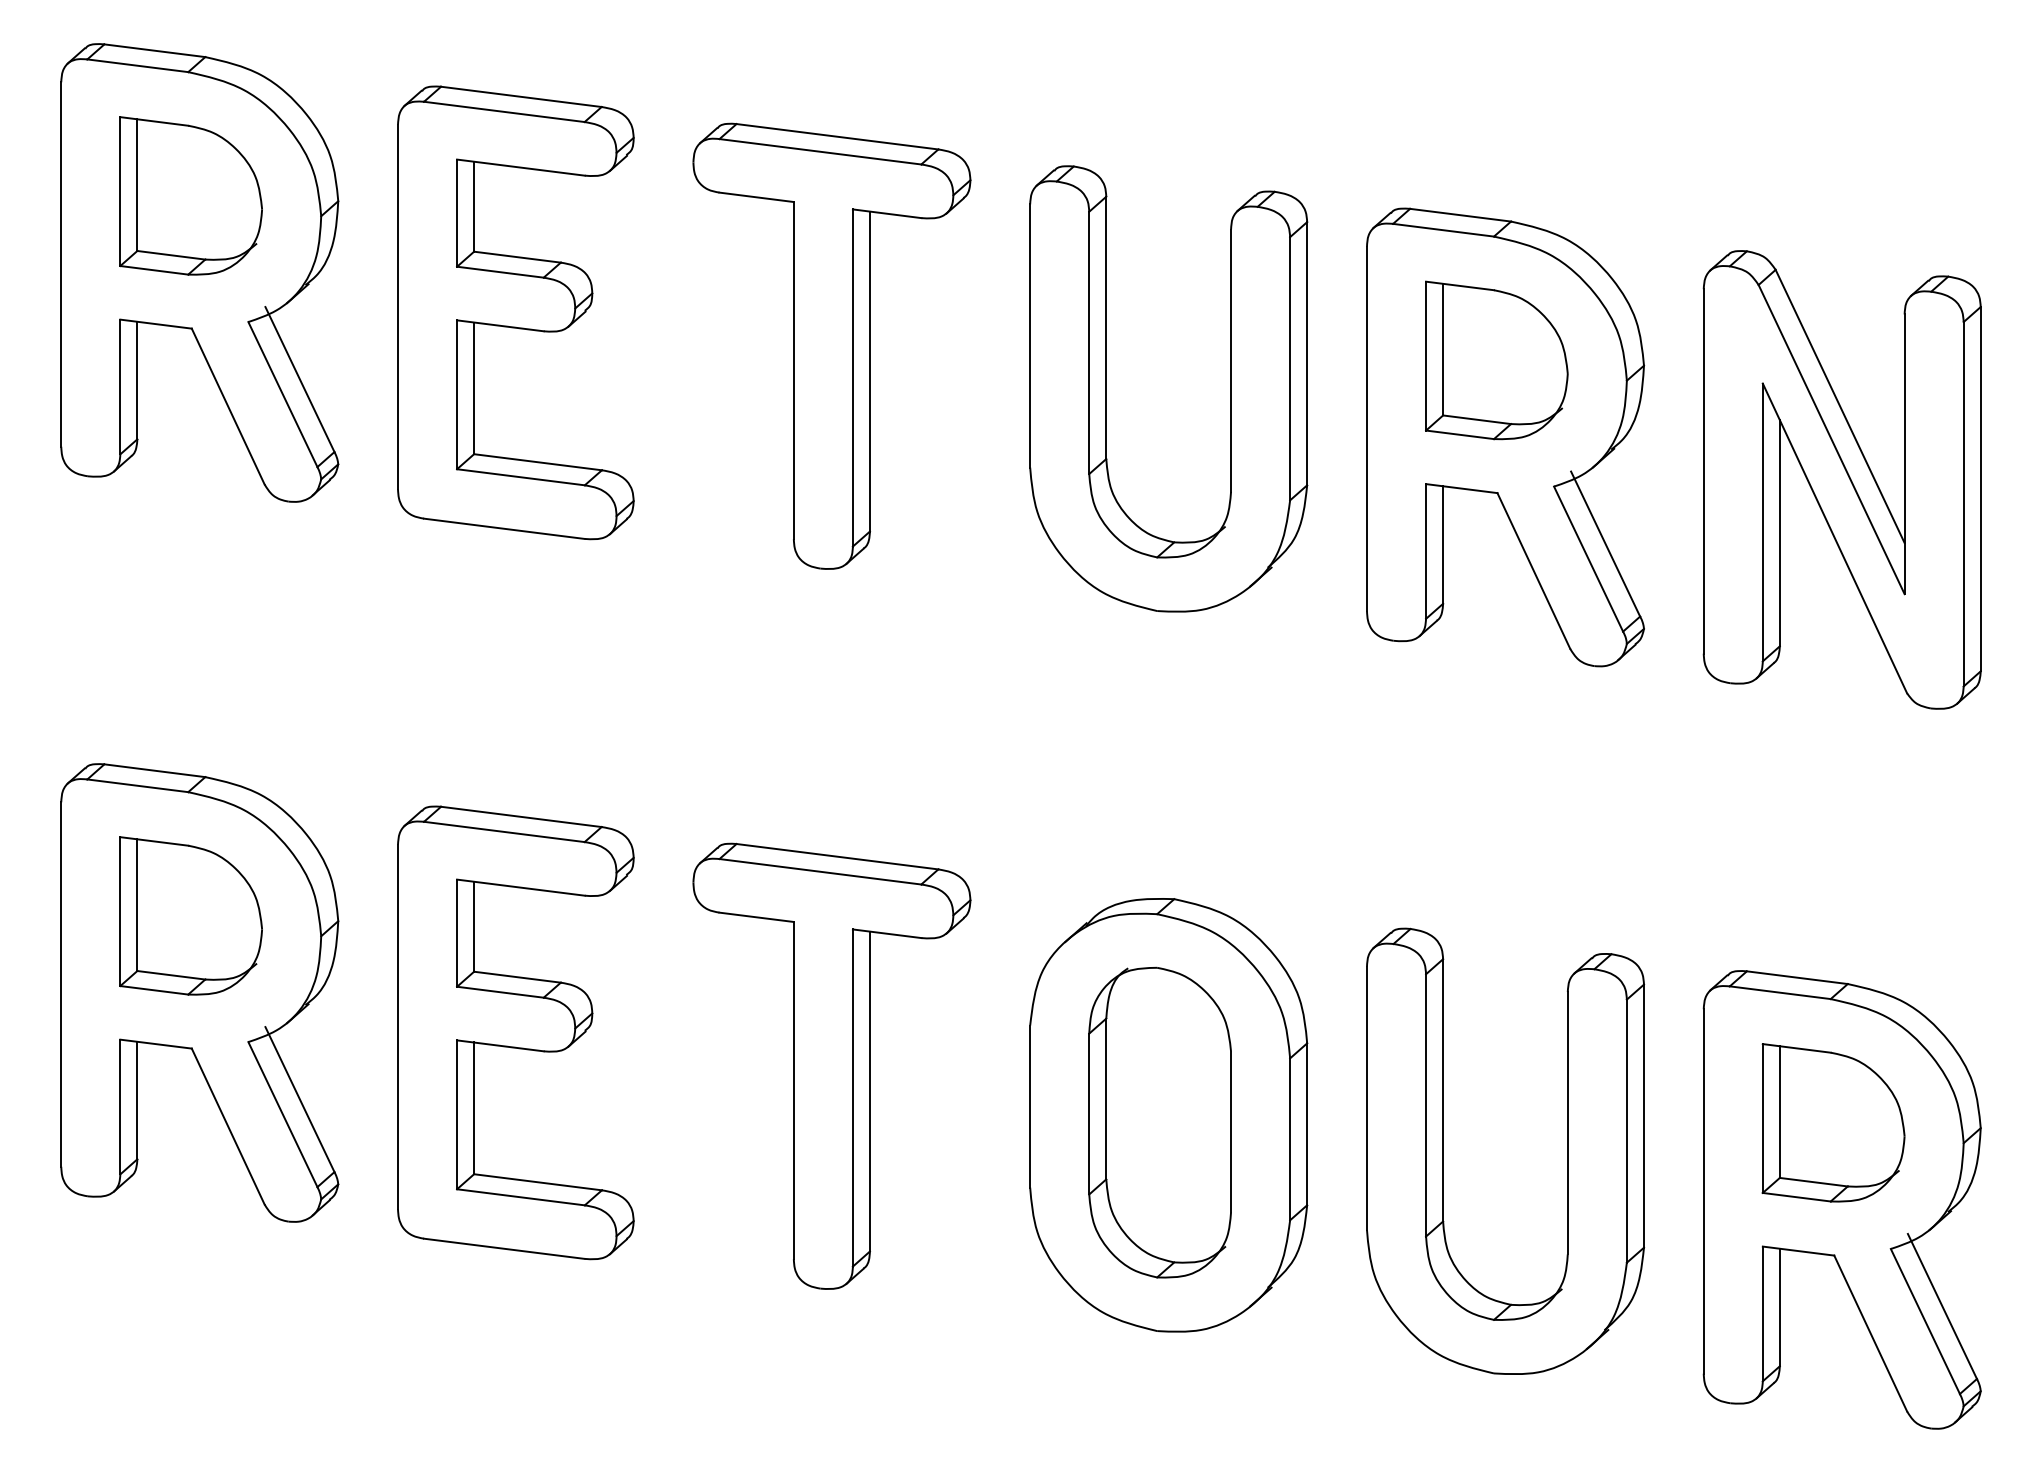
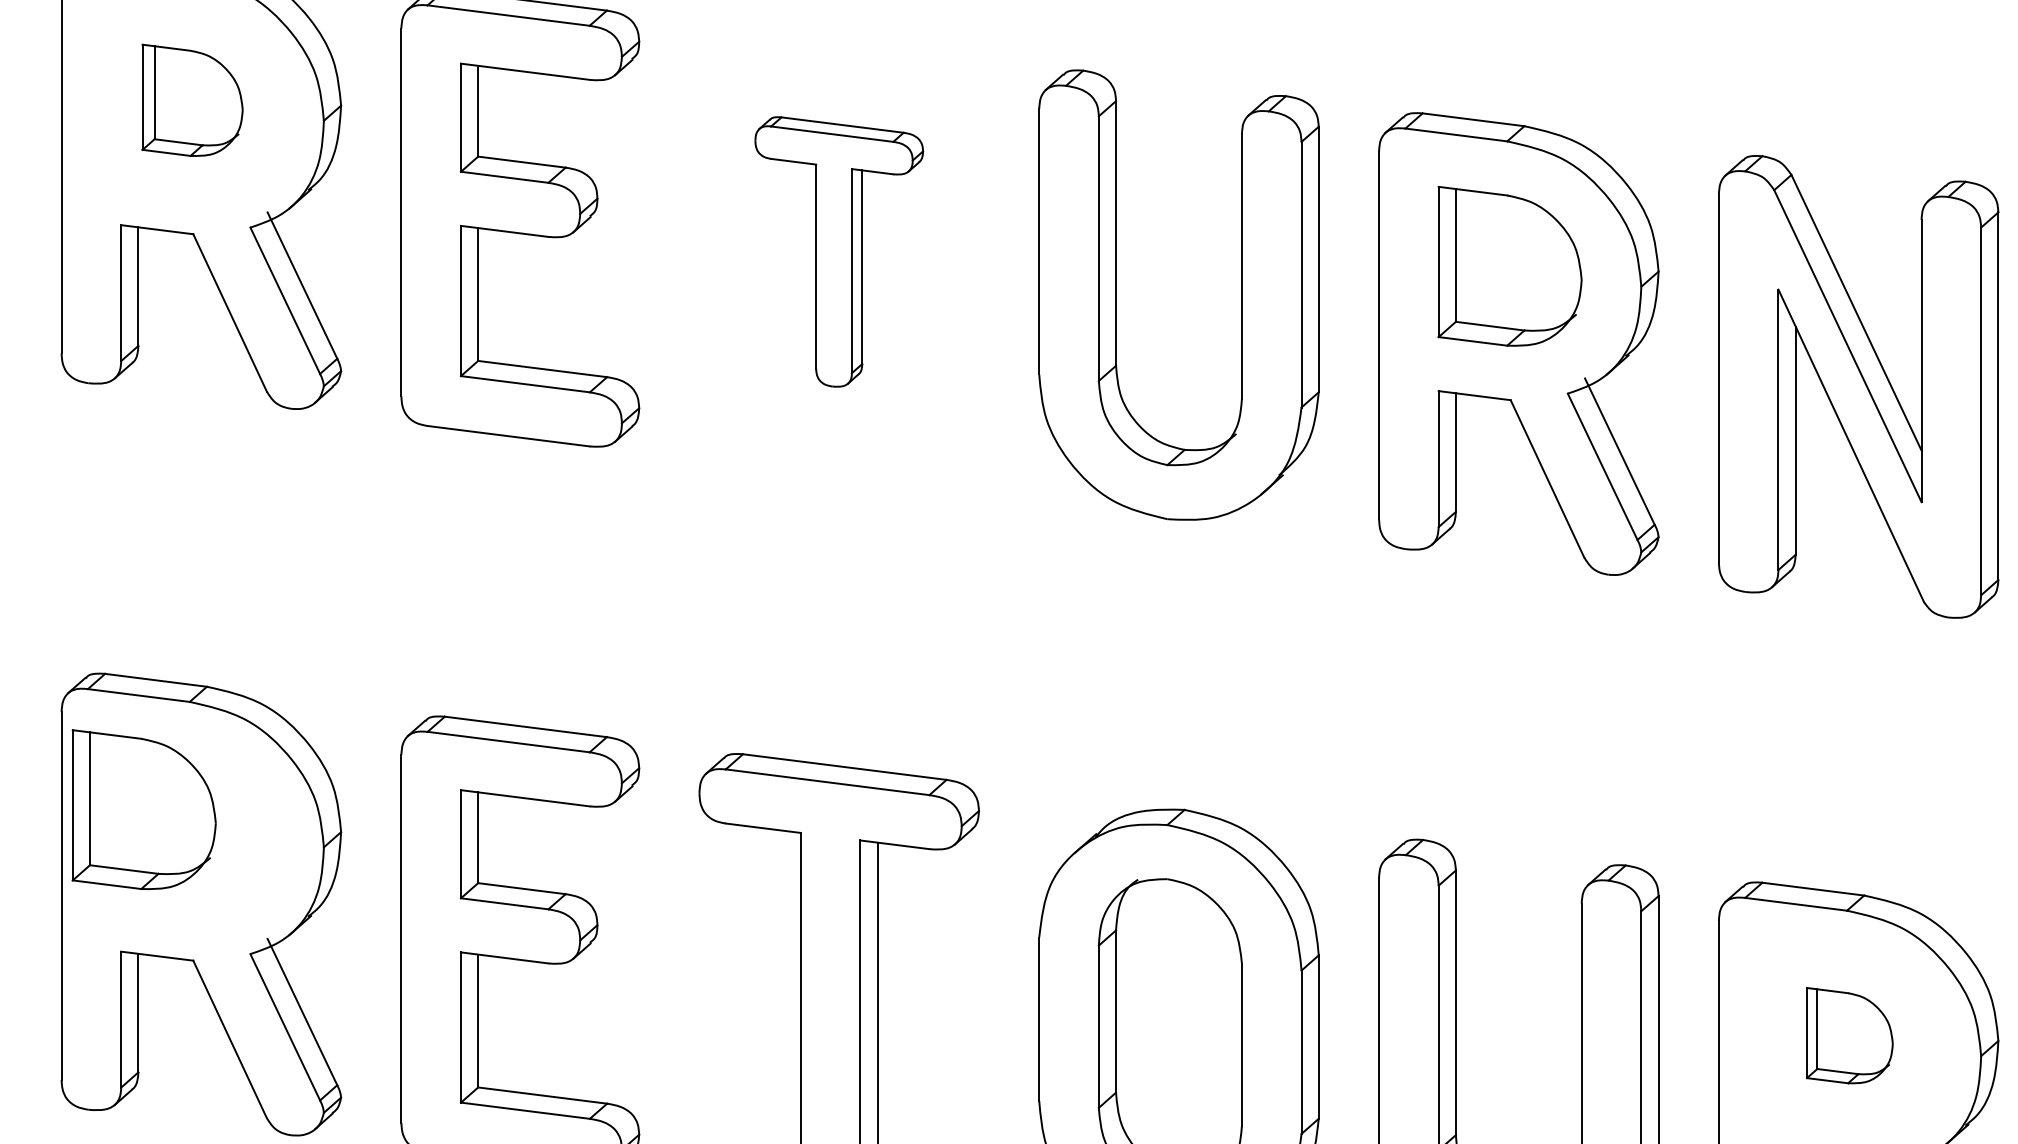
part: (190, 195) -> (192, 99), size x0.7
part: (831, 345) -> (838, 251), size x0.6
part: (190, 915) -> (143, 809), moved
part: (1833, 1122) -> (1849, 1035), size x0.6

